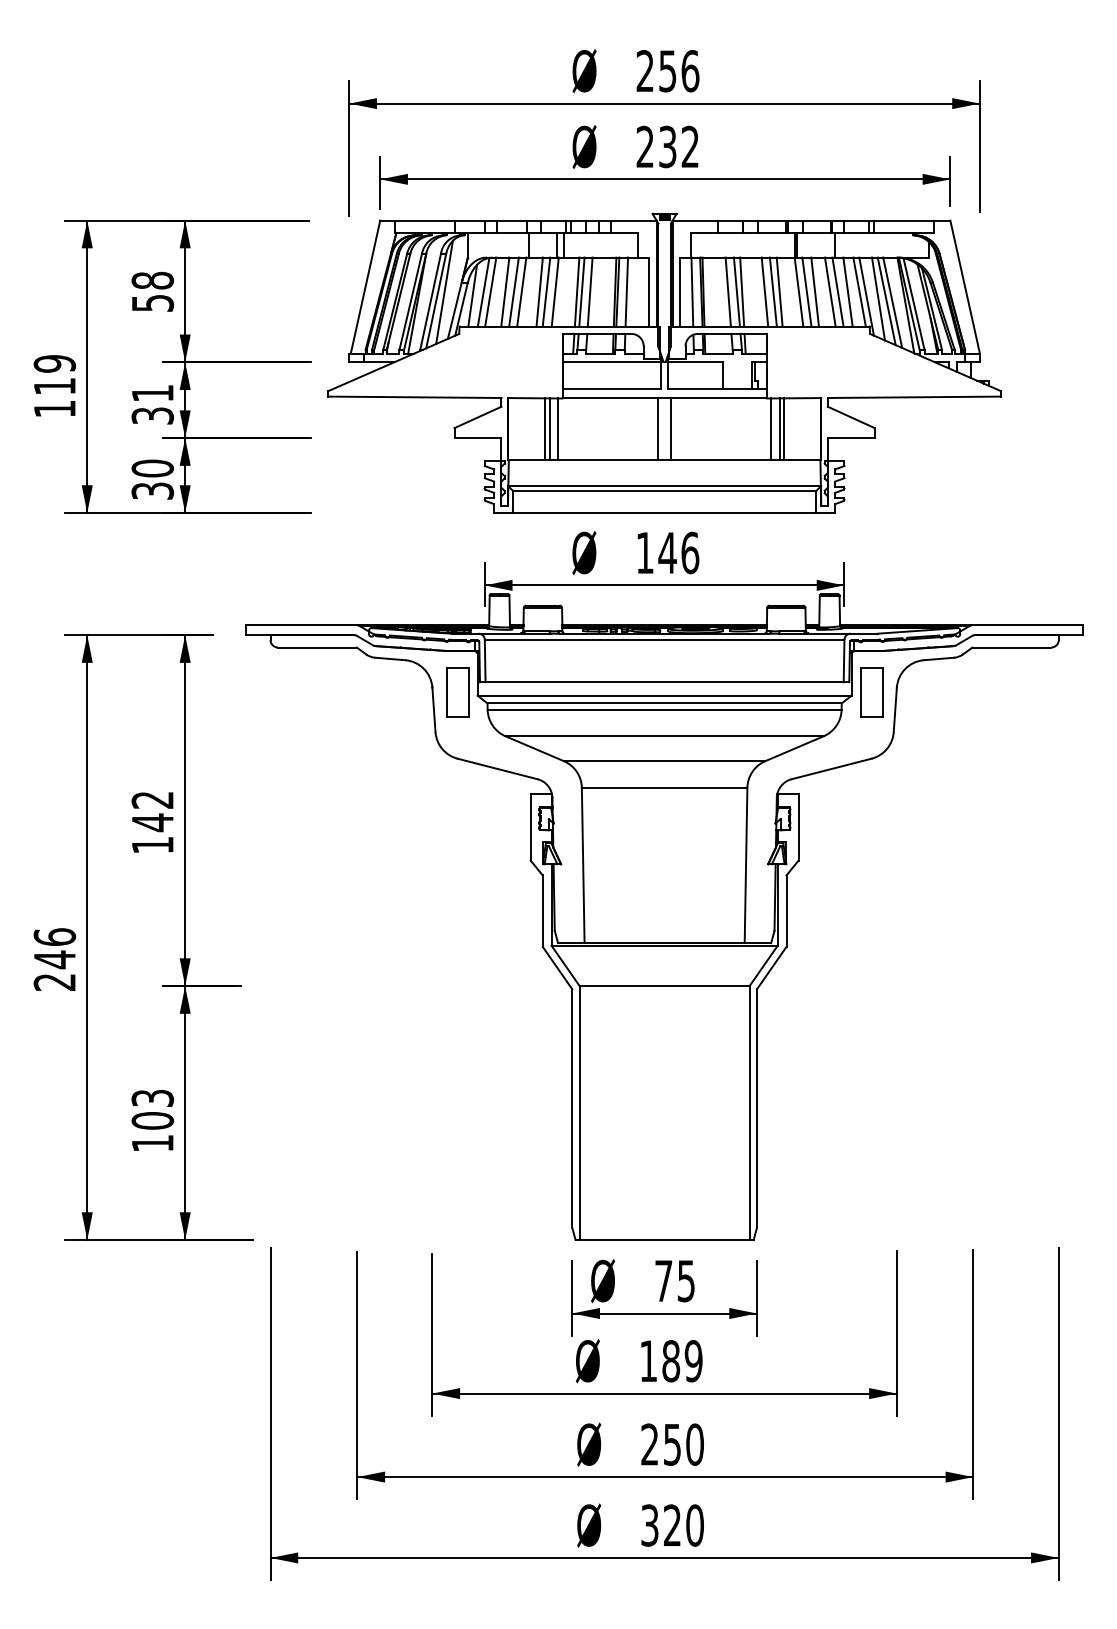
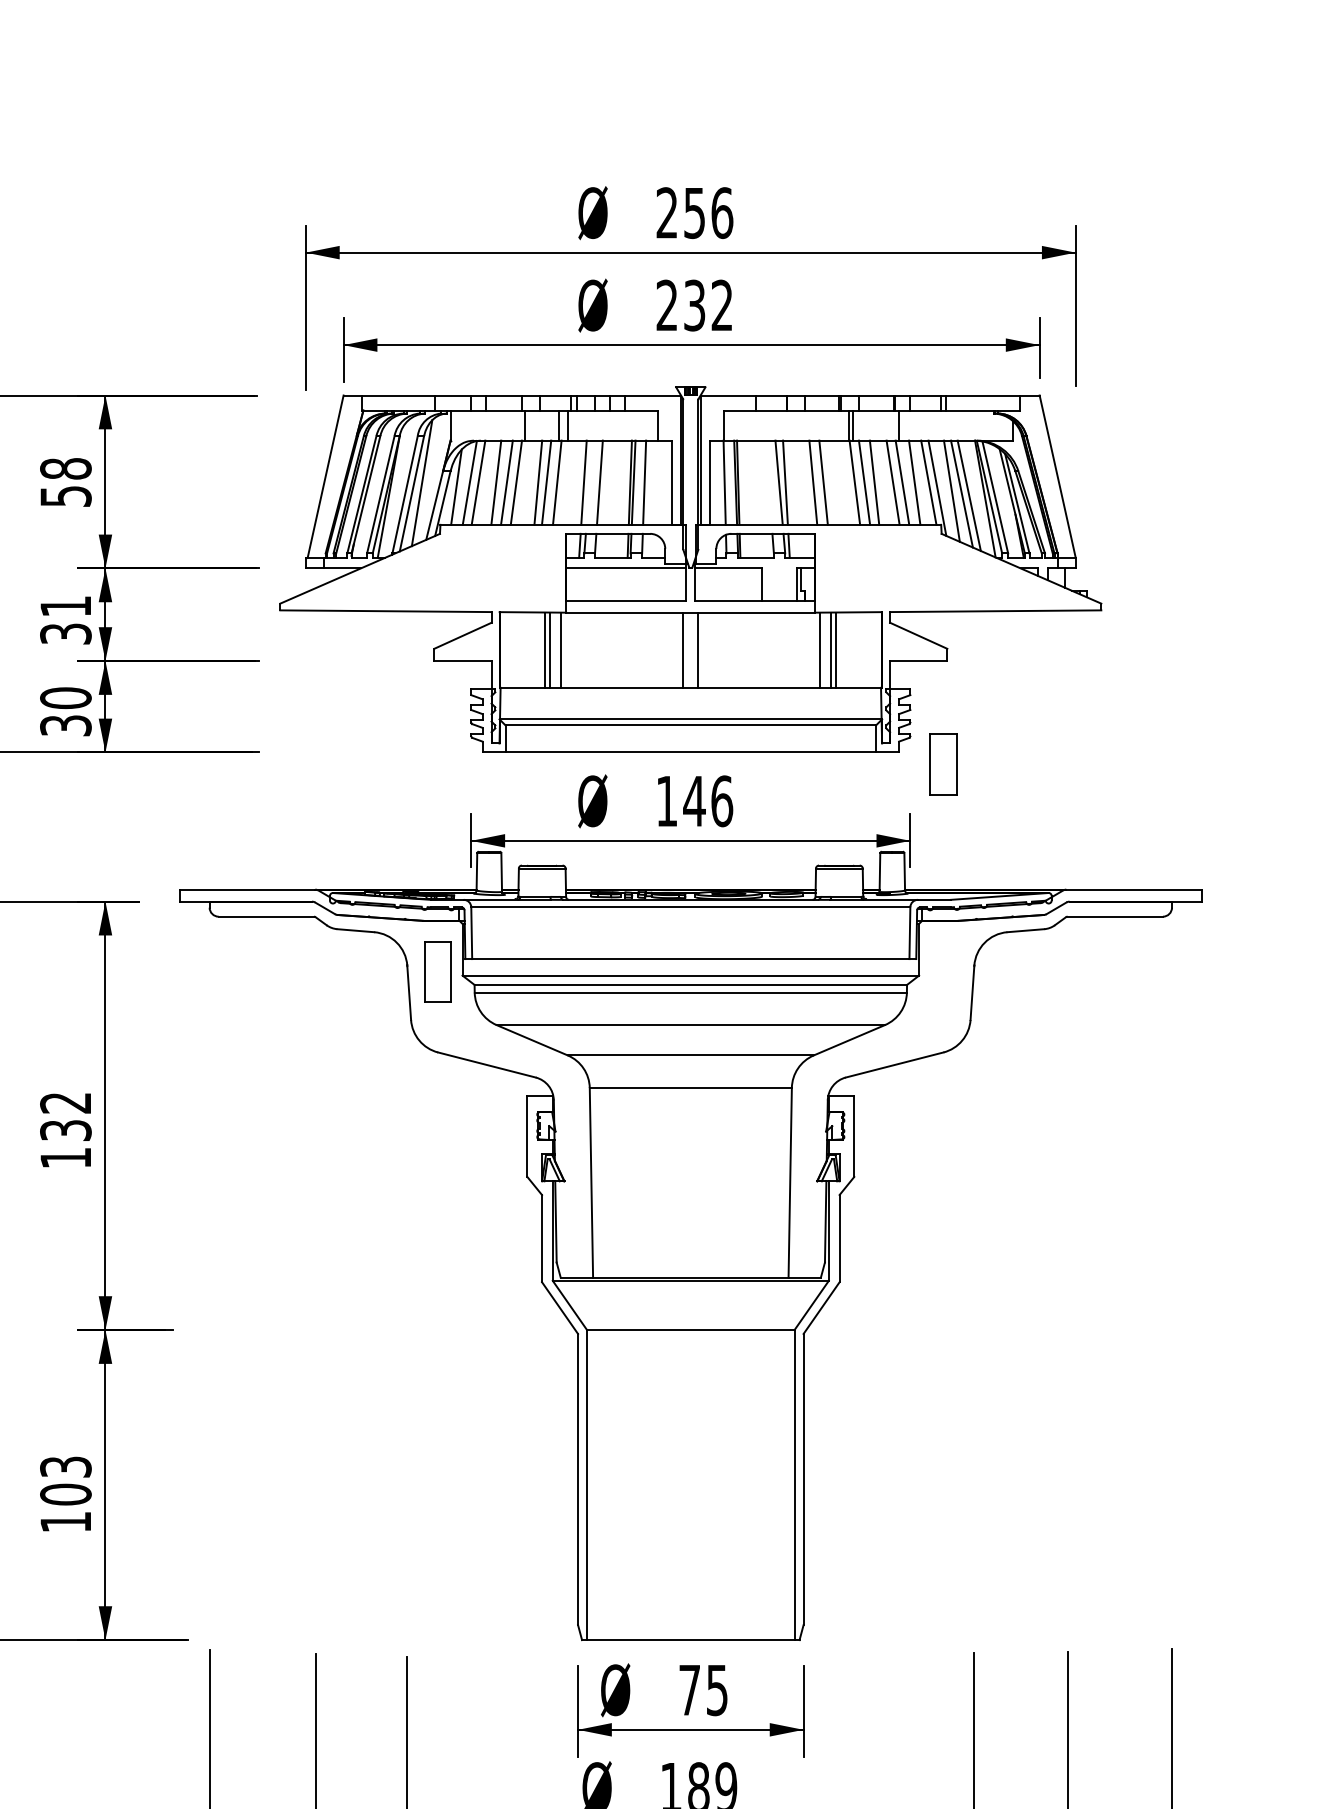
line: (581, 291) -> (589, 482), removed
line: (727, 291) -> (767, 482), removed
line: (779, 291) -> (831, 482), removed
part: (871, 692) -> (943, 764), moved
text: (152, 822) -> (65, 1130), 142 -> 132

